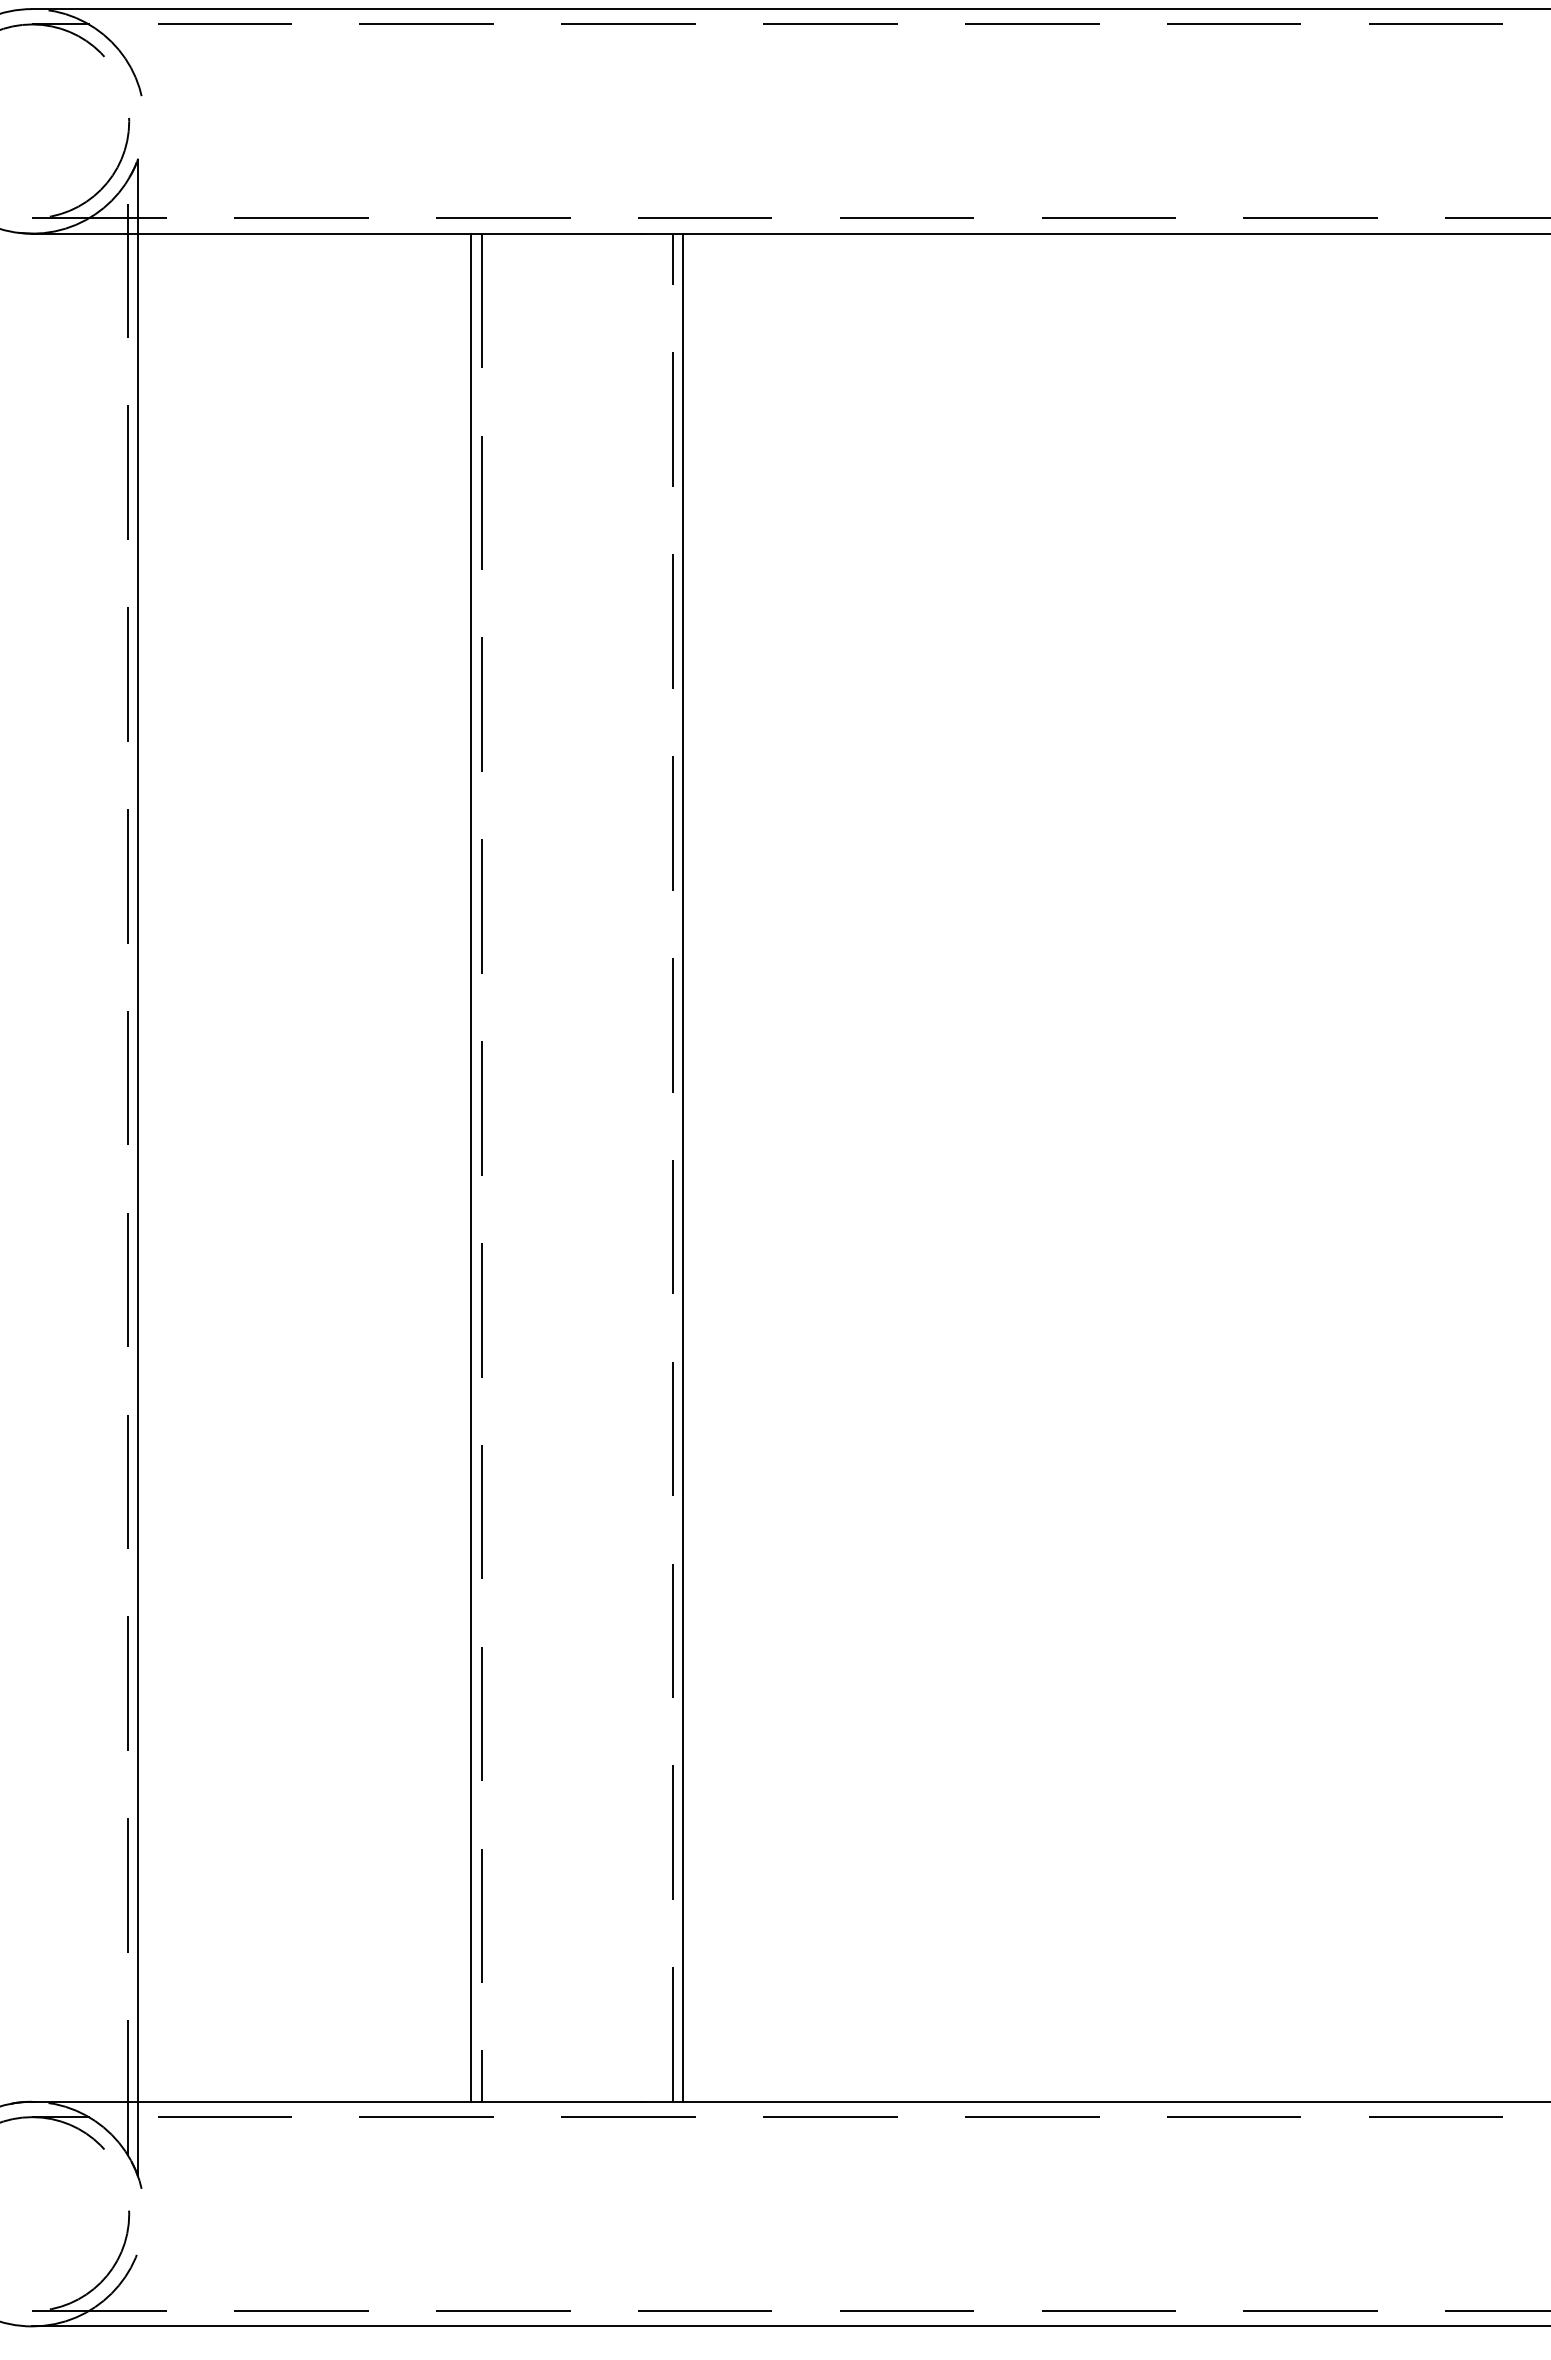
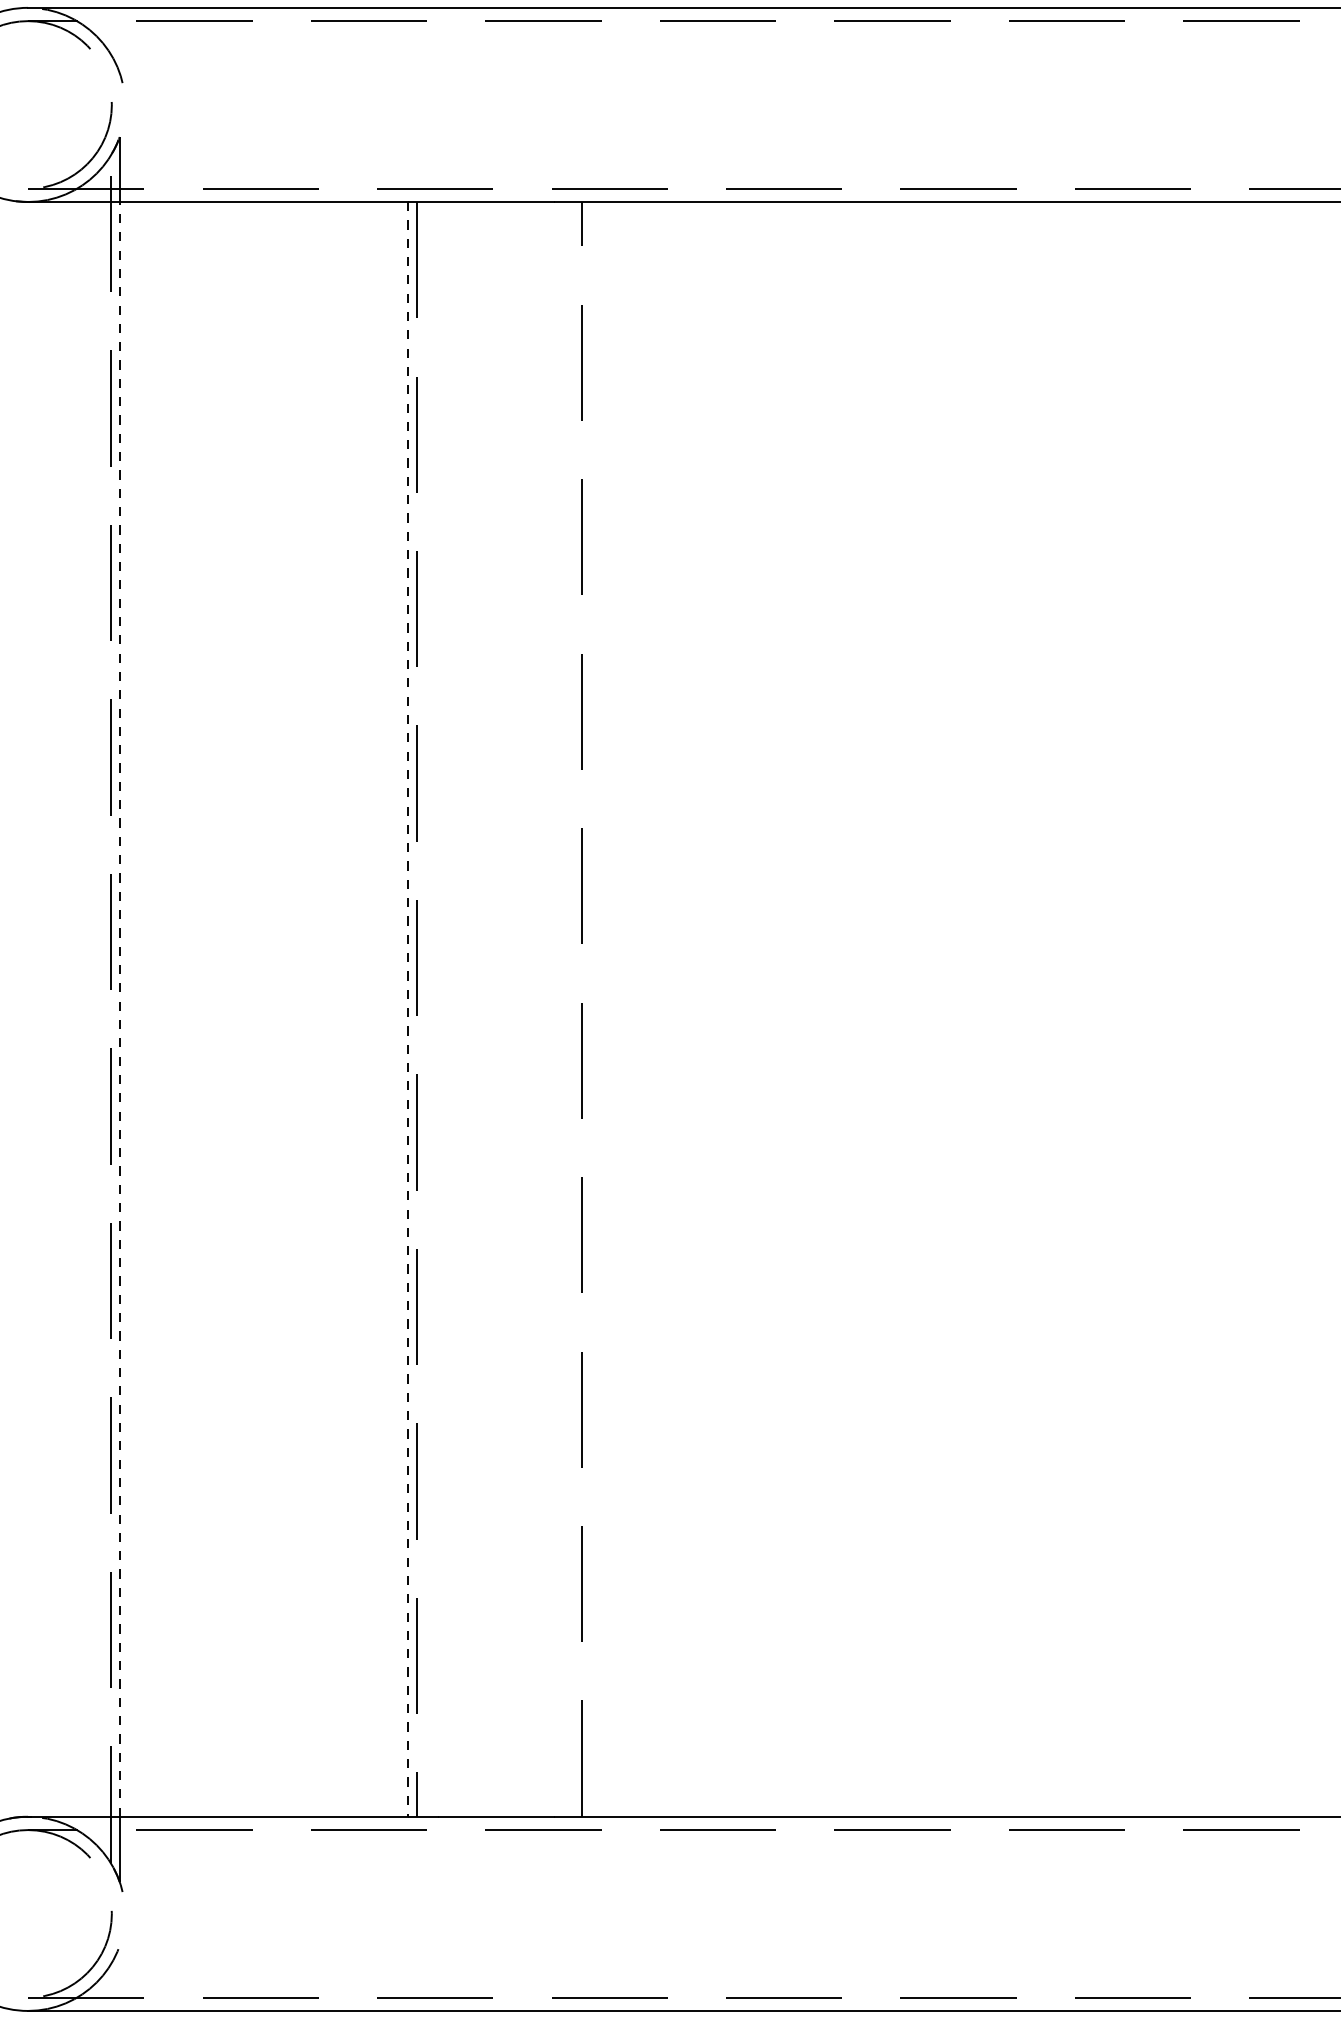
line: (138, 1167) -> (119, 1009), solid -> dashed
line: (683, 1167) -> (590, 1009), removed
line: (471, 1168) -> (407, 1010), solid -> dashed

